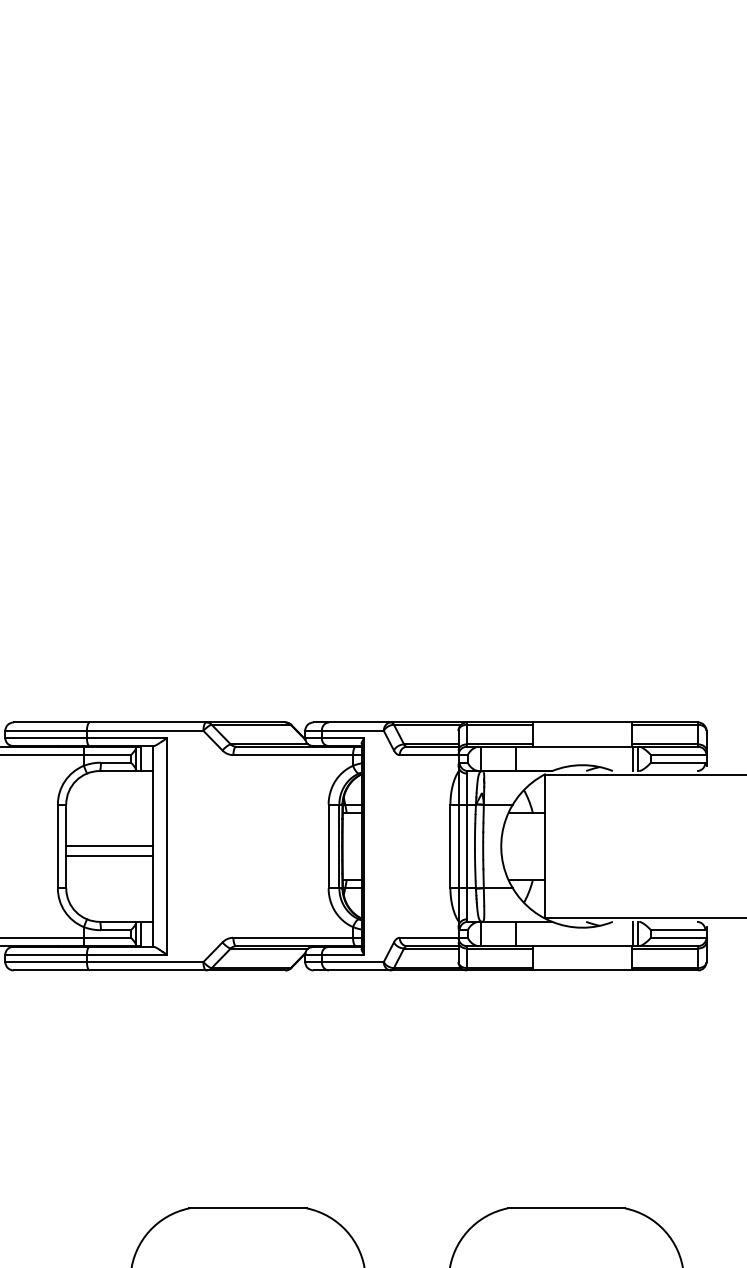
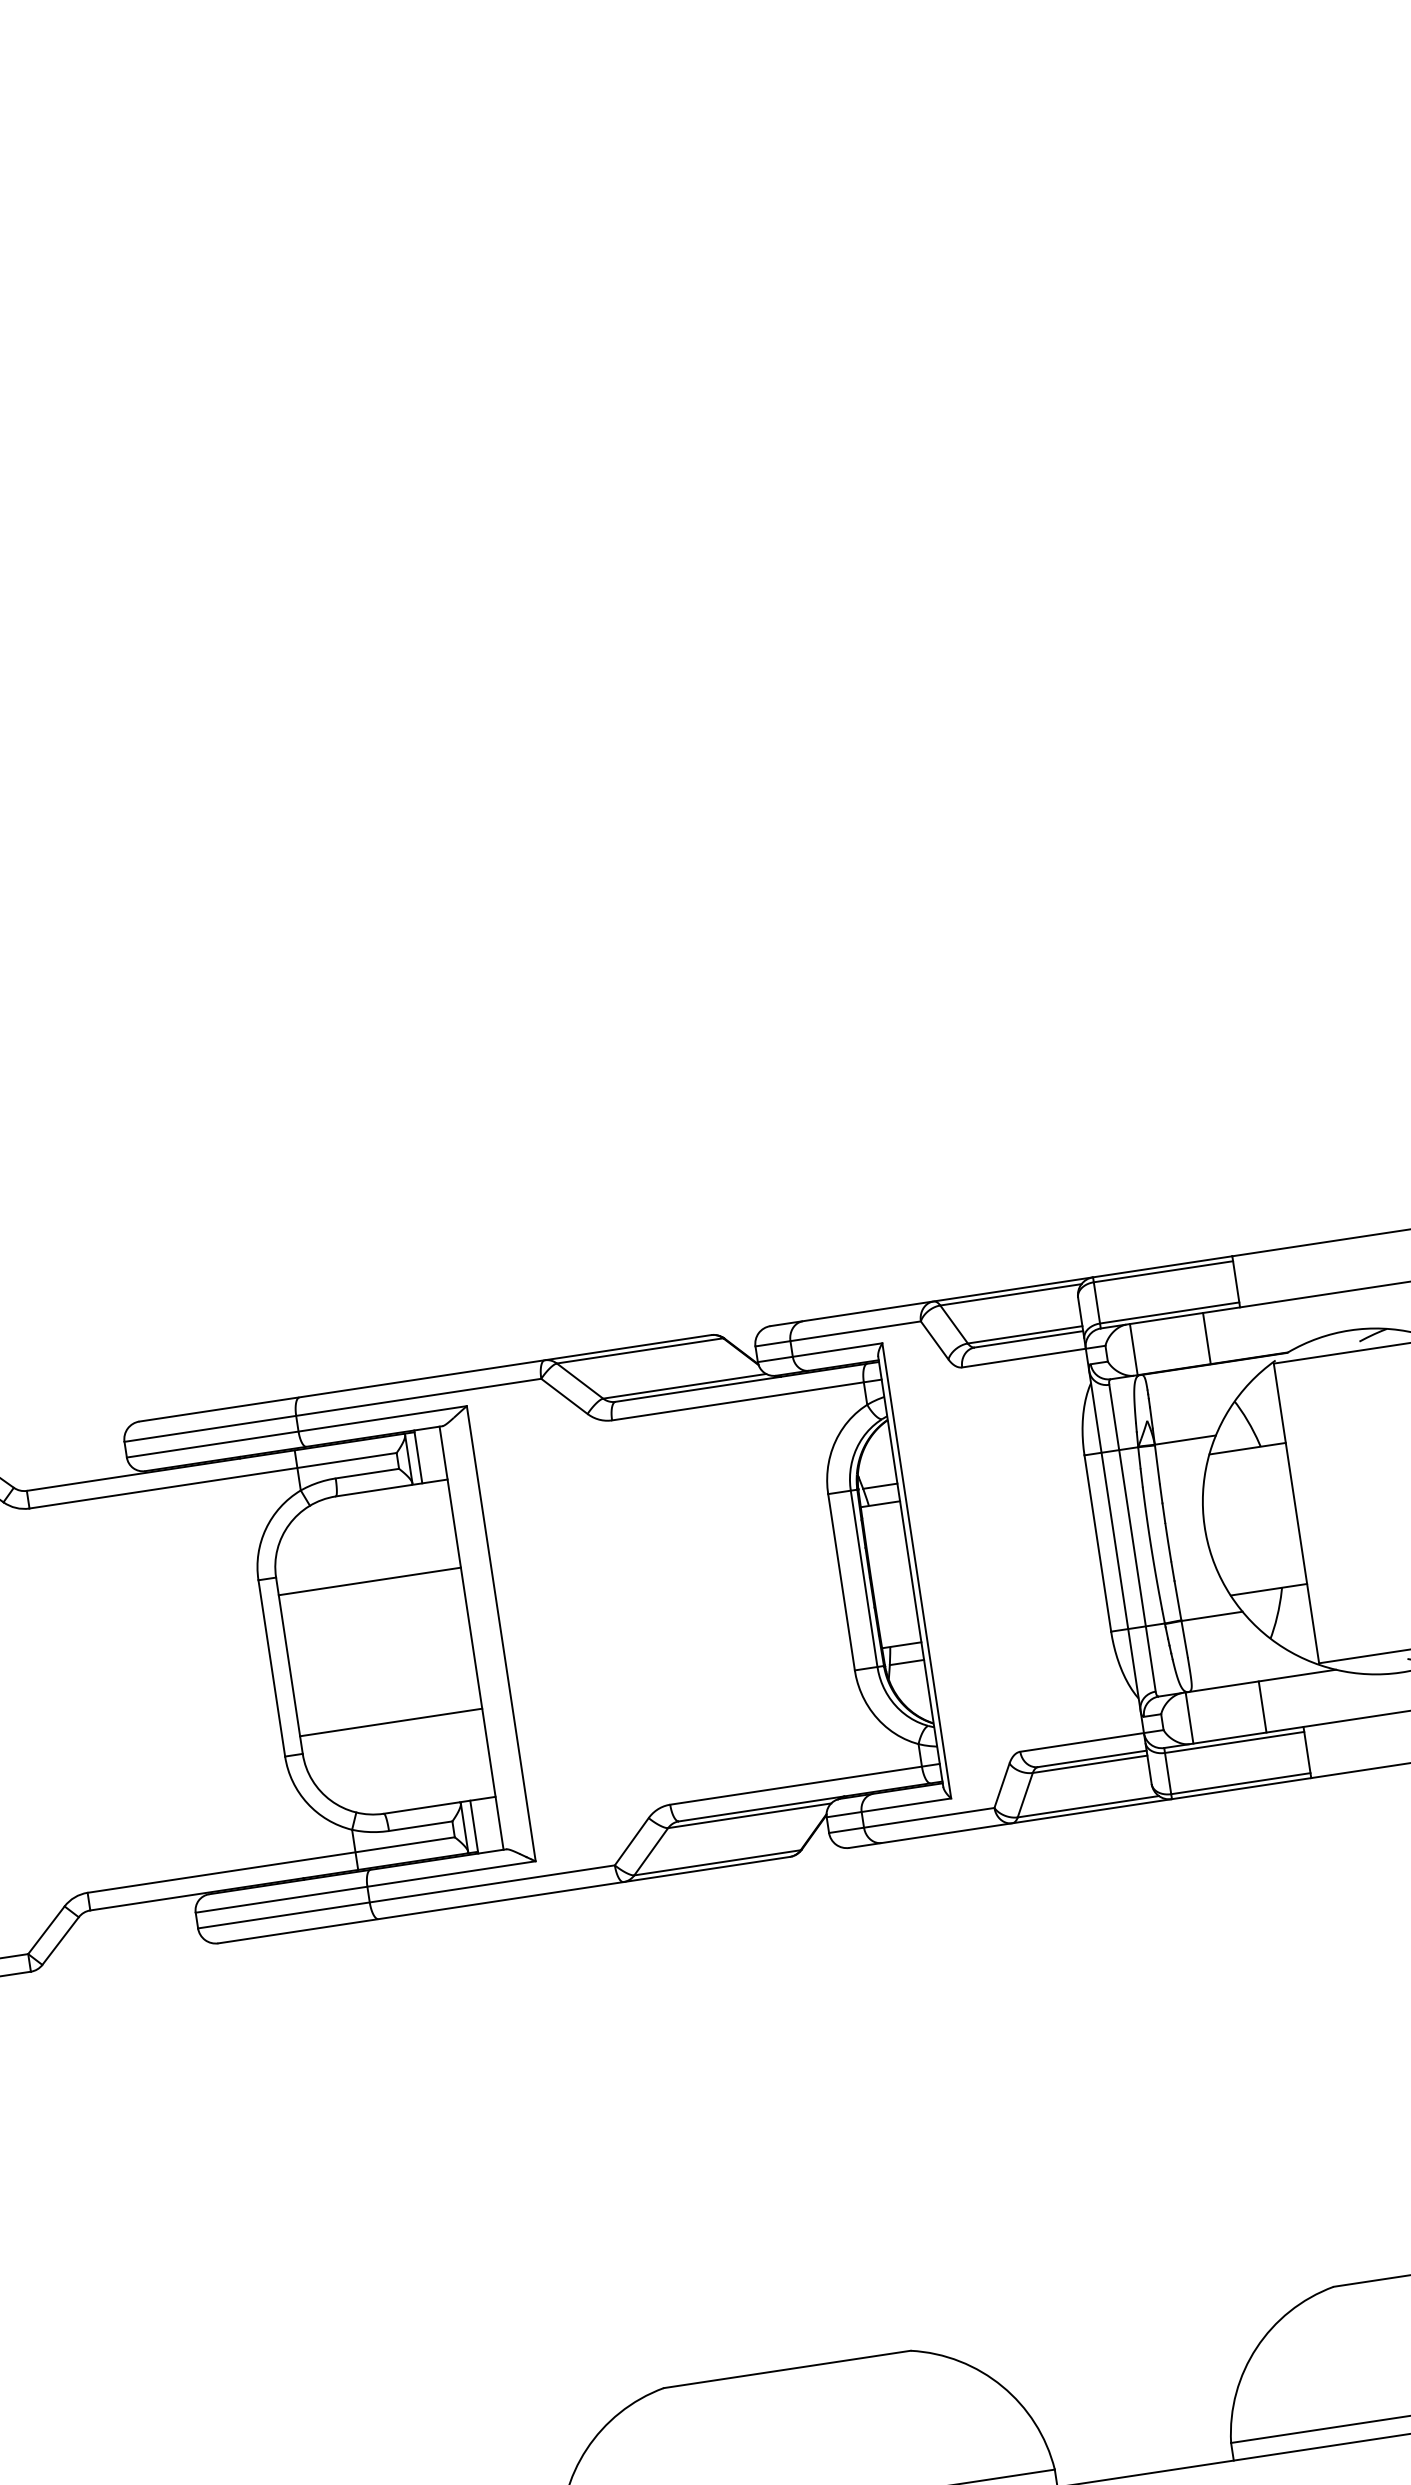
line: (109, 845) -> (369, 1580), moved
line: (109, 855) -> (390, 1721), moved

